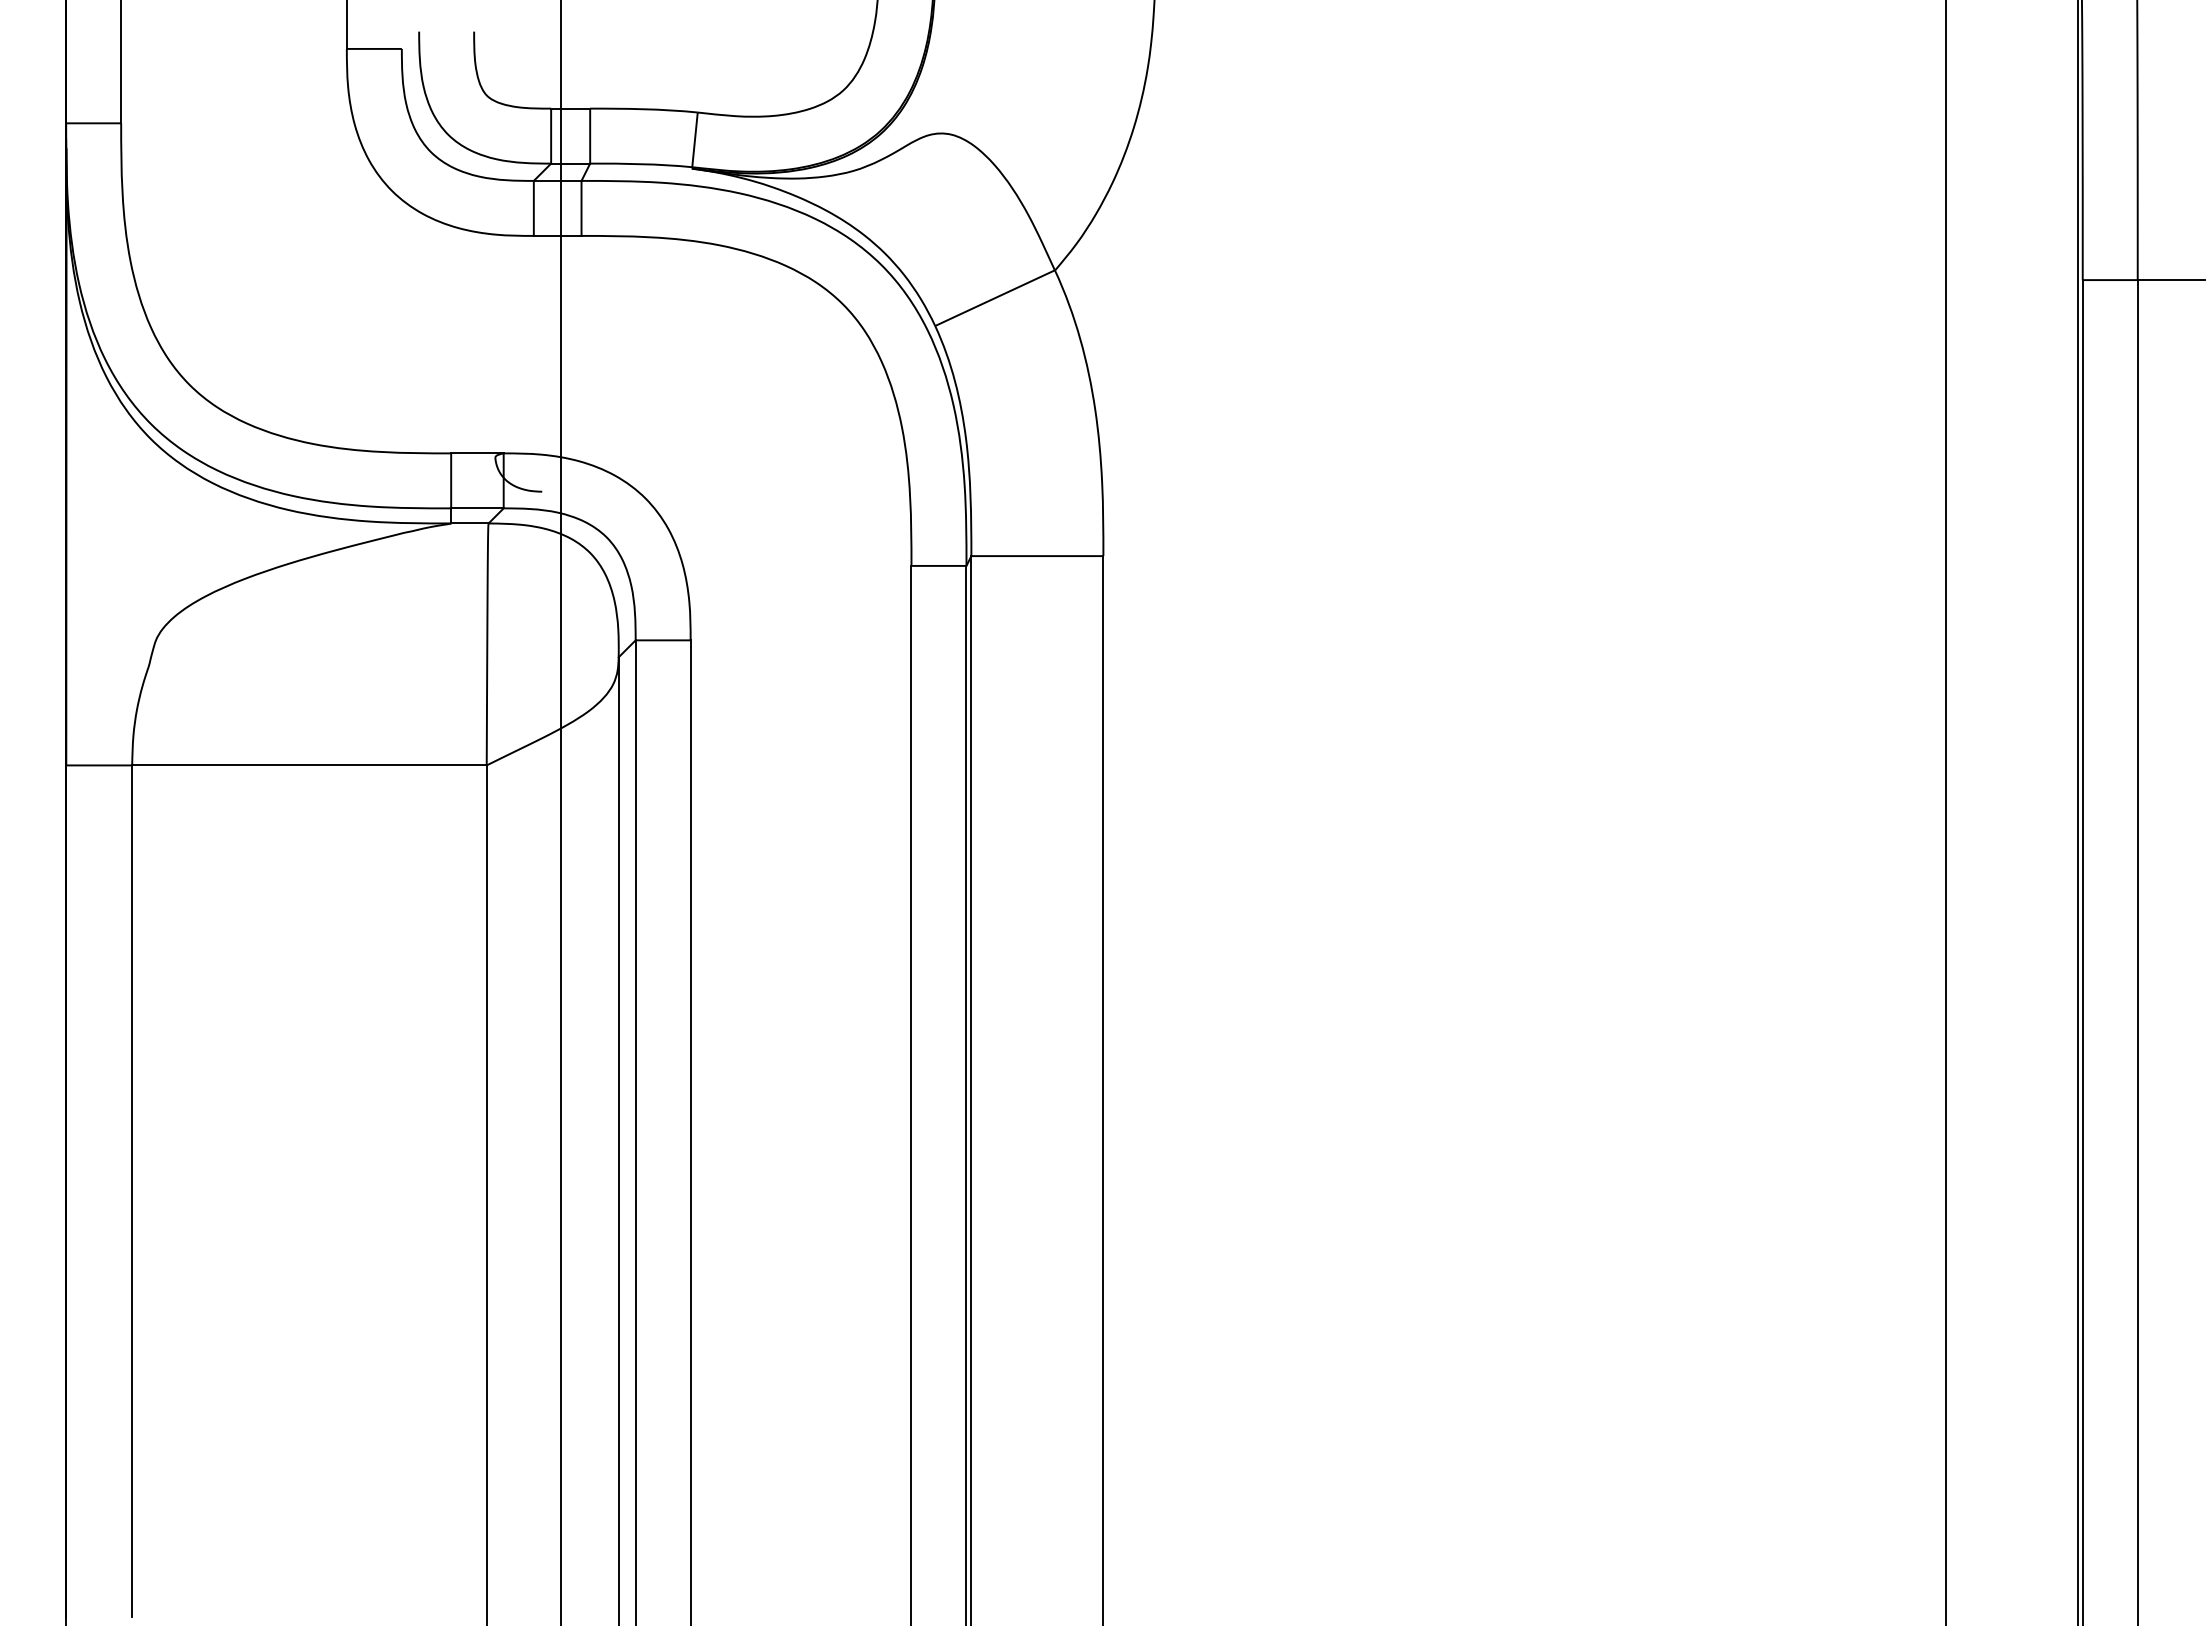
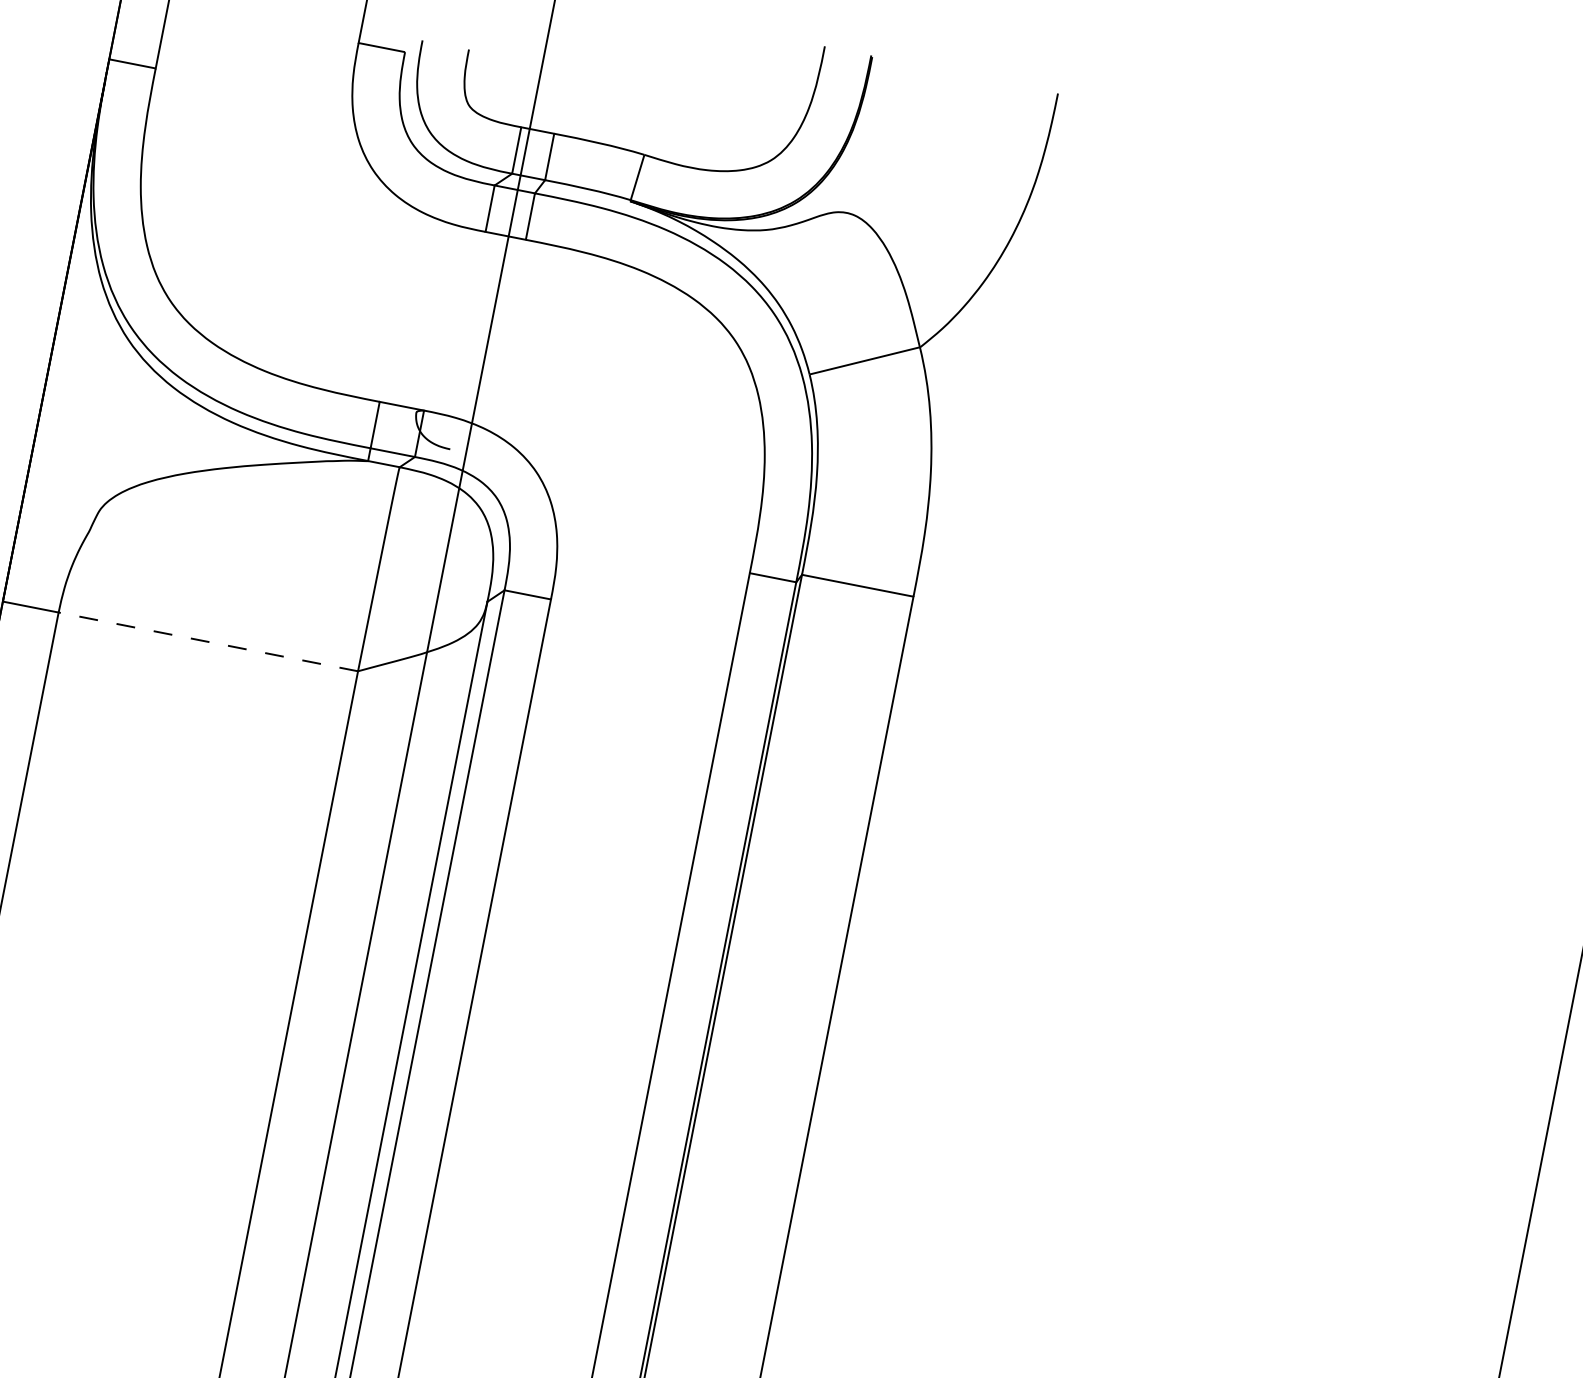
line: (308, 765) -> (207, 641), solid -> dashed

